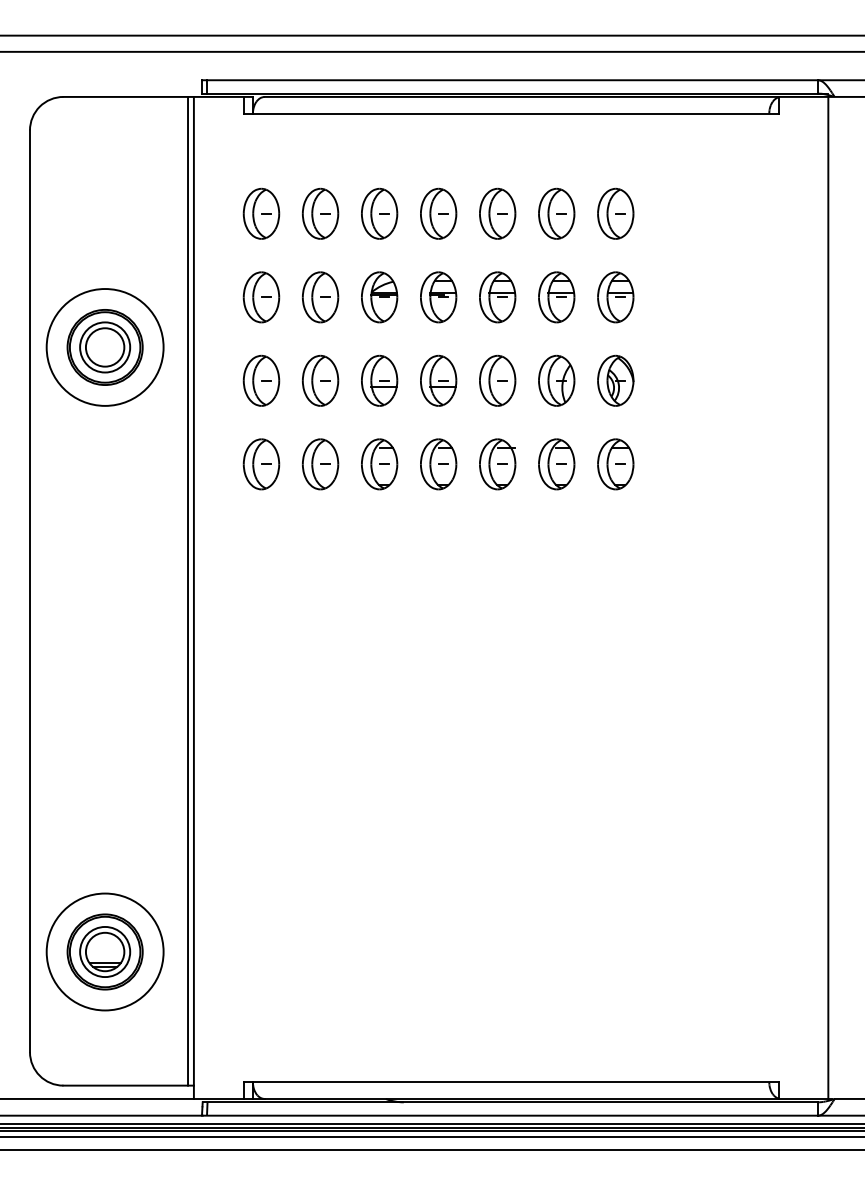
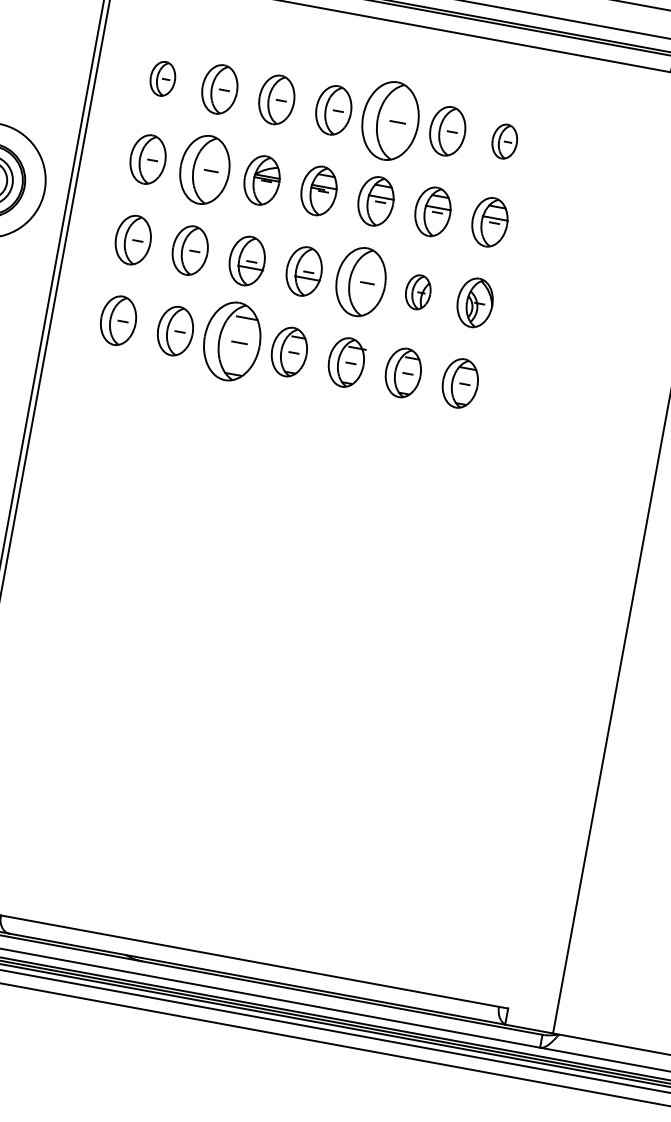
part: (261, 213) -> (162, 78), size x0.7
part: (497, 213) -> (390, 120), size x1.6
part: (615, 213) -> (504, 141), size x0.7
part: (320, 297) -> (205, 170), size x1.4
part: (497, 380) -> (361, 281), size x1.4
part: (556, 380) -> (418, 292), size x0.7
part: (379, 464) -> (232, 341), size x1.6

